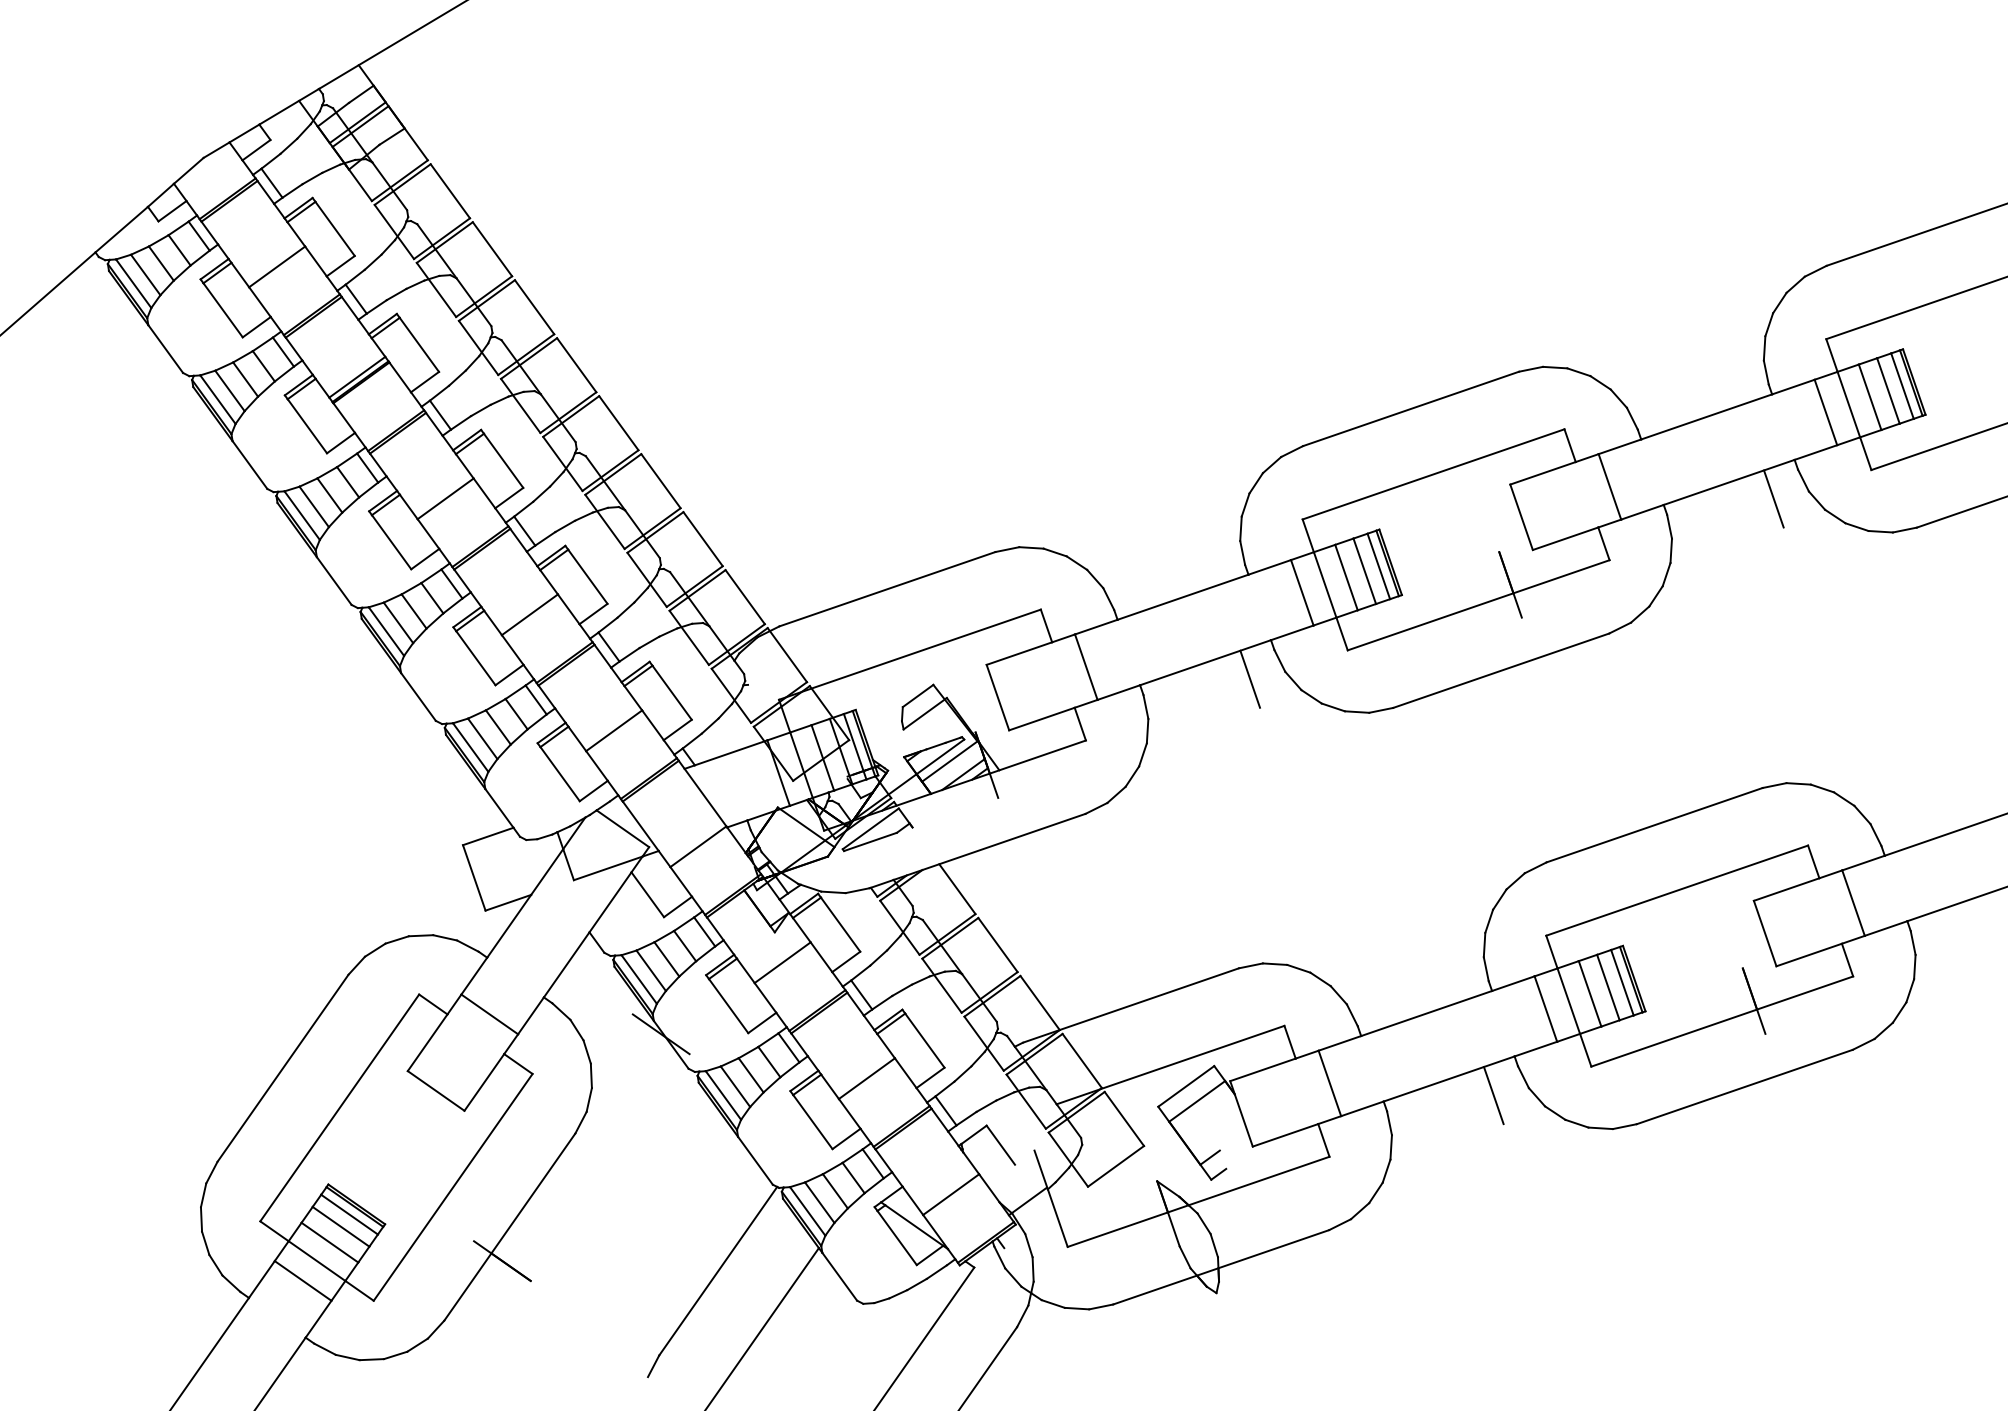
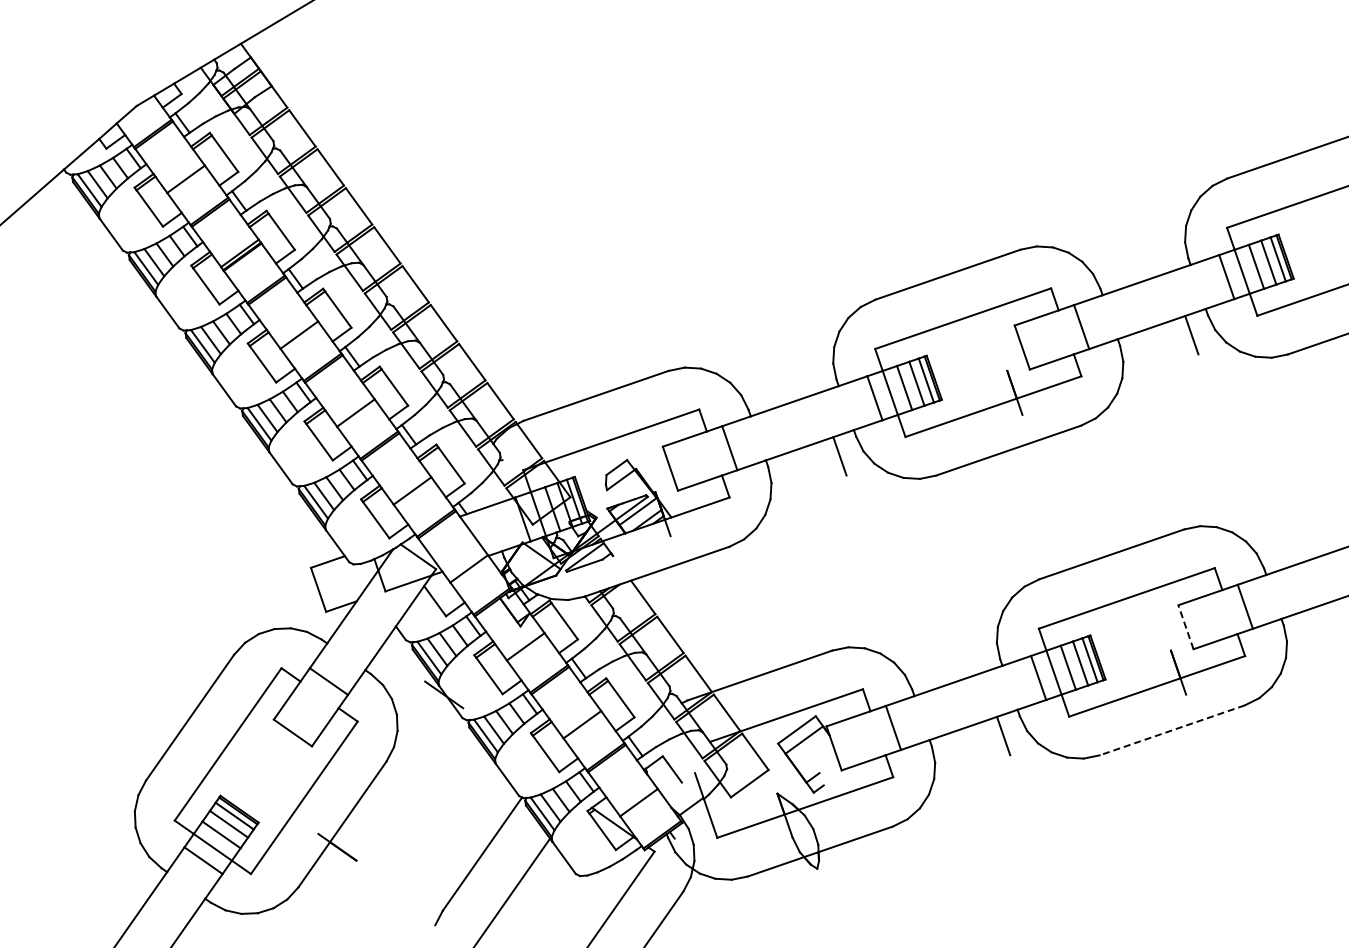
line: (1764, 932) -> (1185, 626), solid -> dashed
line: (1745, 1087) -> (1172, 730), solid -> dashed

